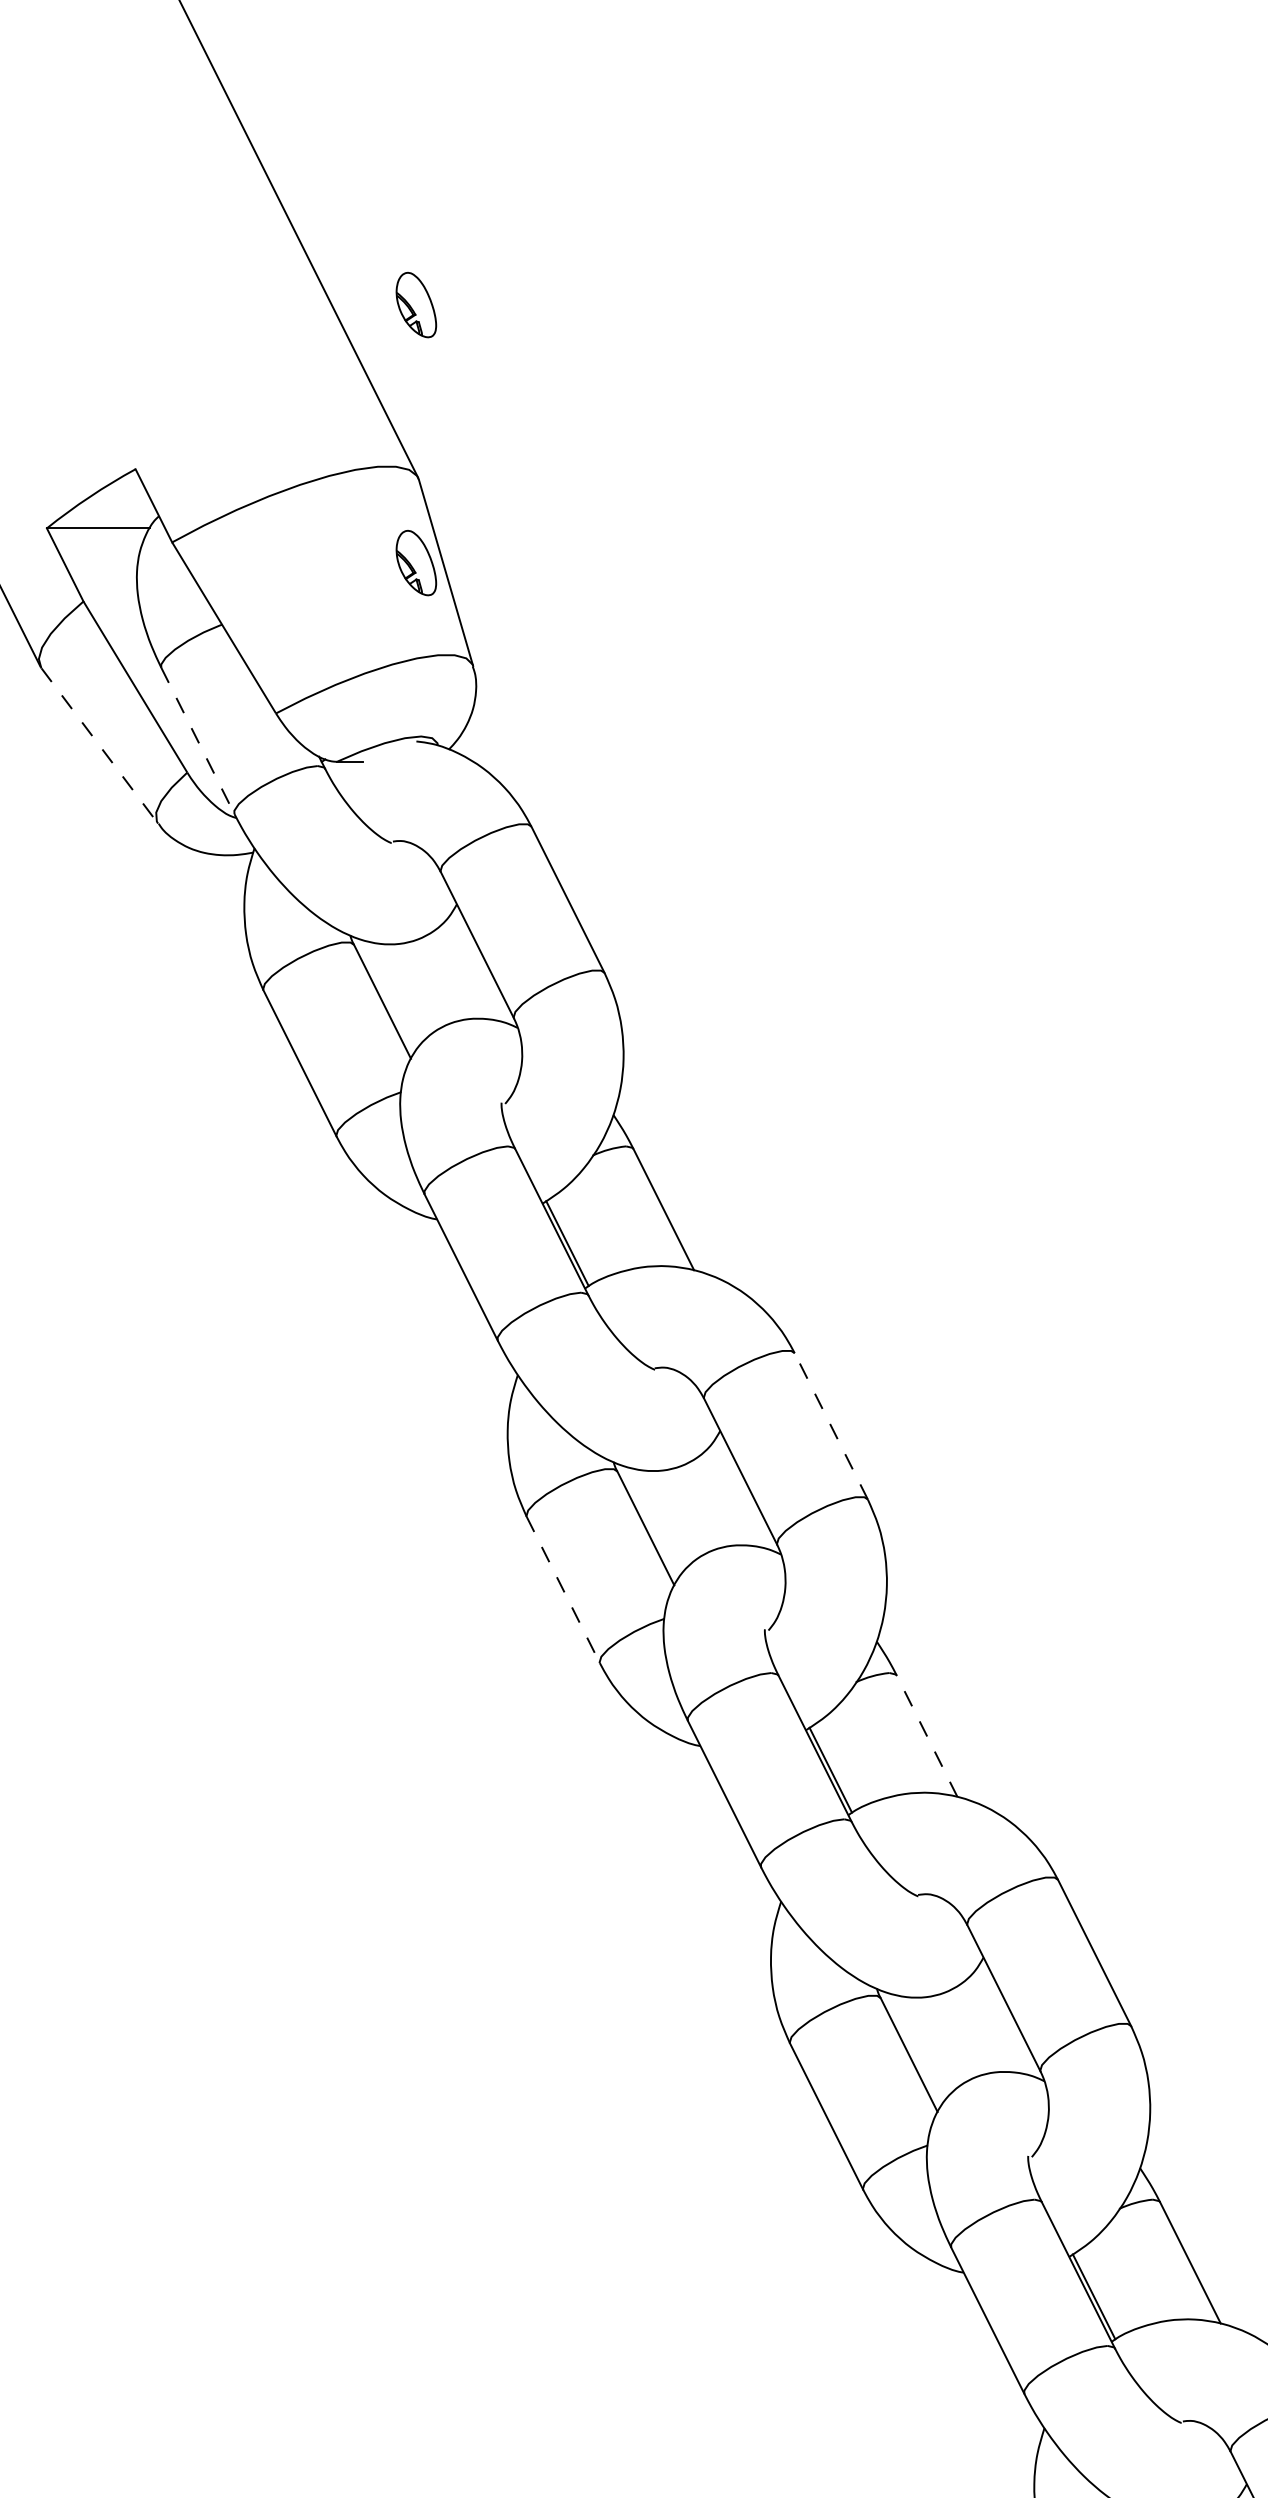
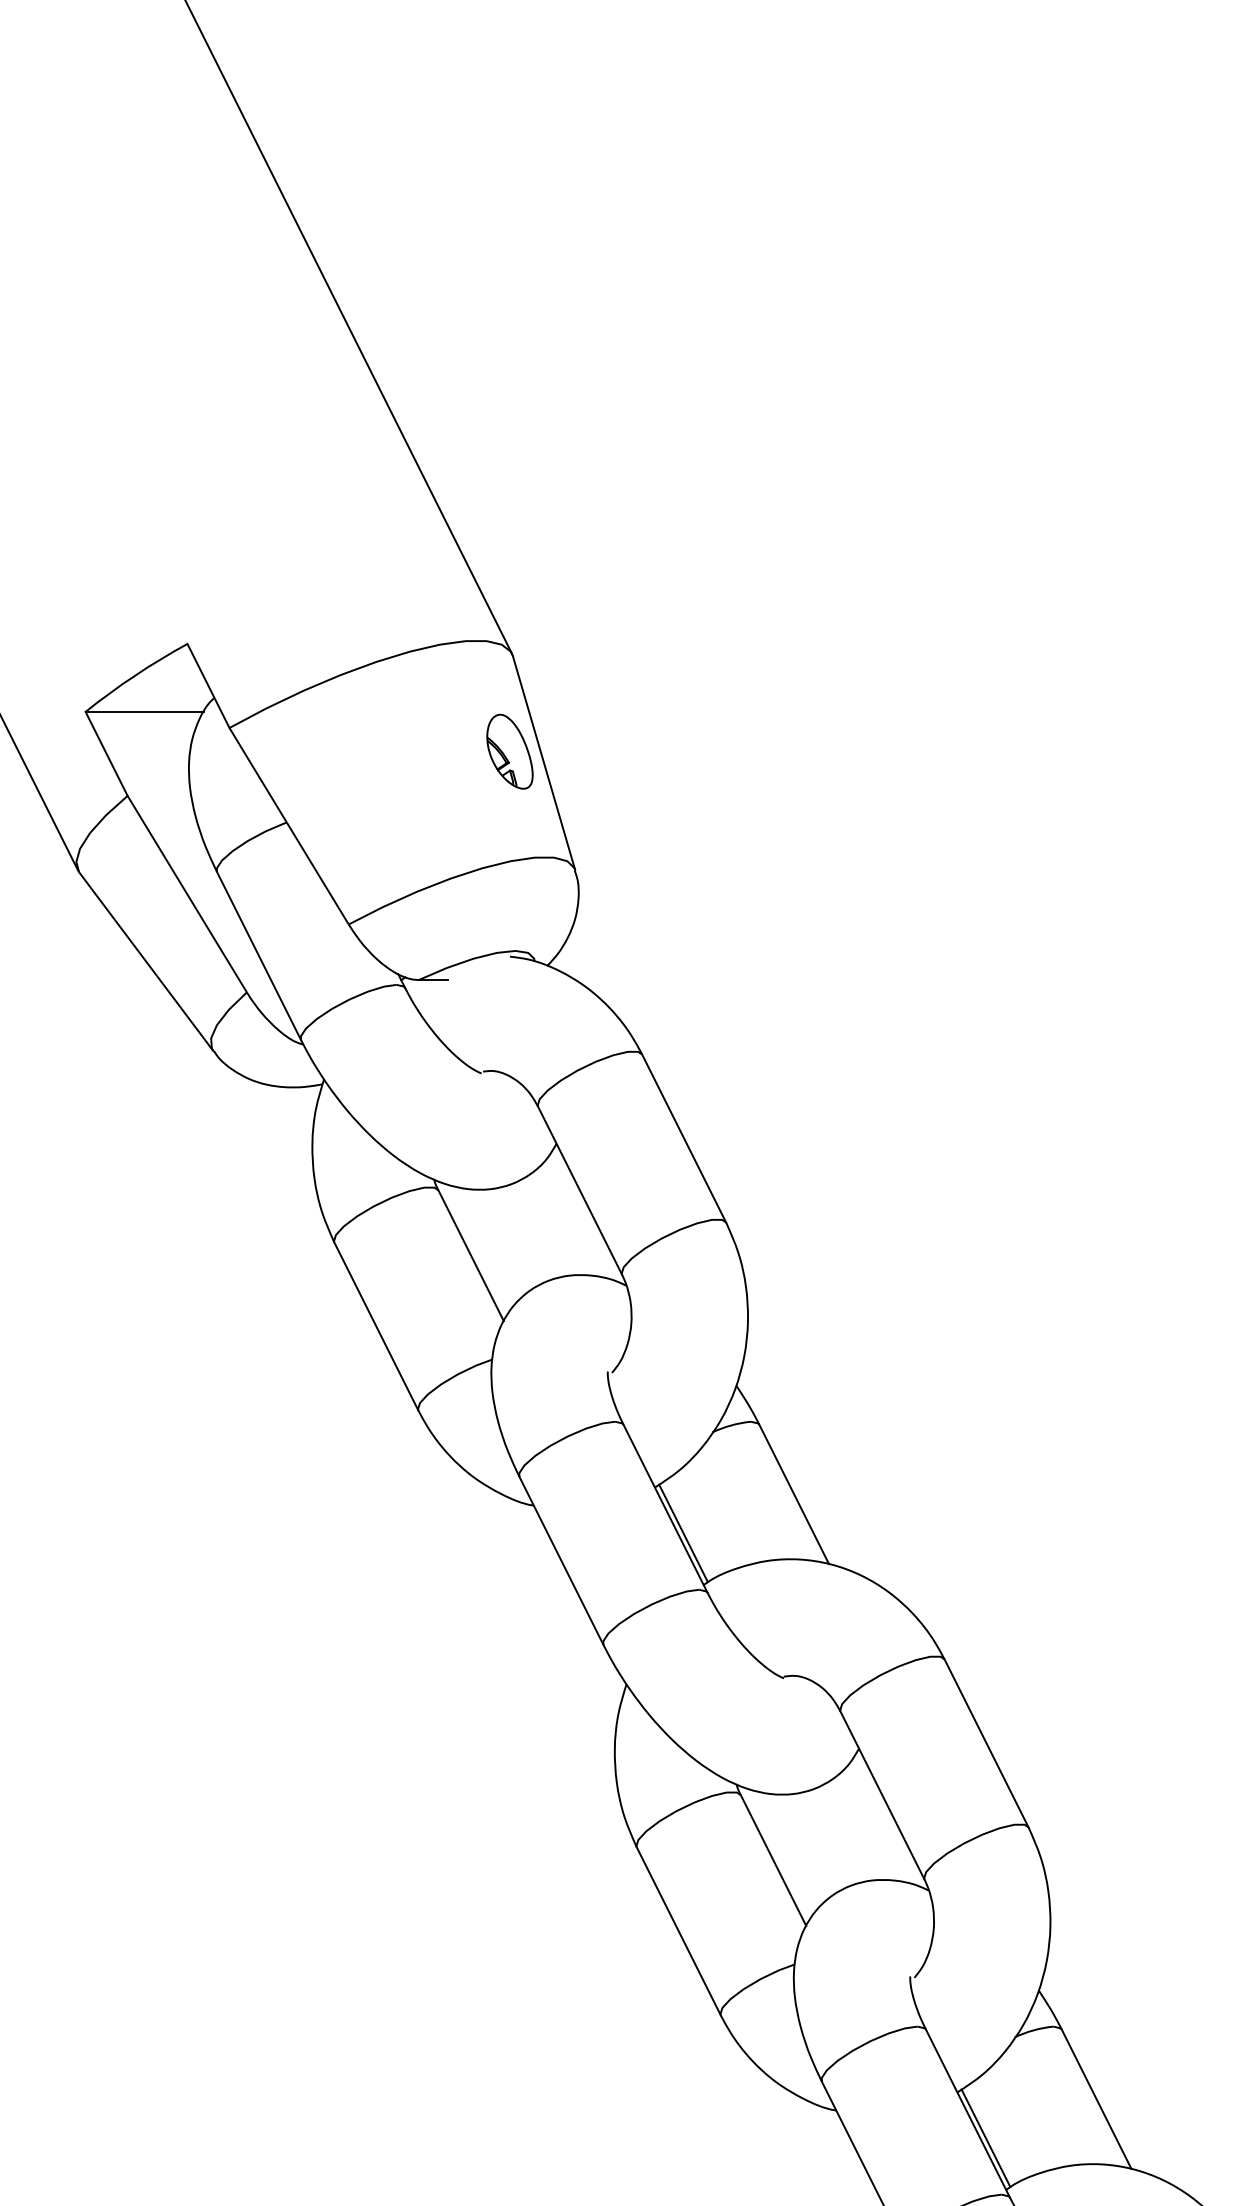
part: (416, 305) -> (510, 455), removed
line: (197, 740) -> (258, 955), dashed -> solid
line: (100, 746) -> (147, 962), dashed -> solid
line: (831, 1426) -> (986, 1743), dashed -> solid
line: (563, 1589) -> (678, 1930), dashed -> solid
line: (927, 1736) -> (1097, 2099), dashed -> solid

